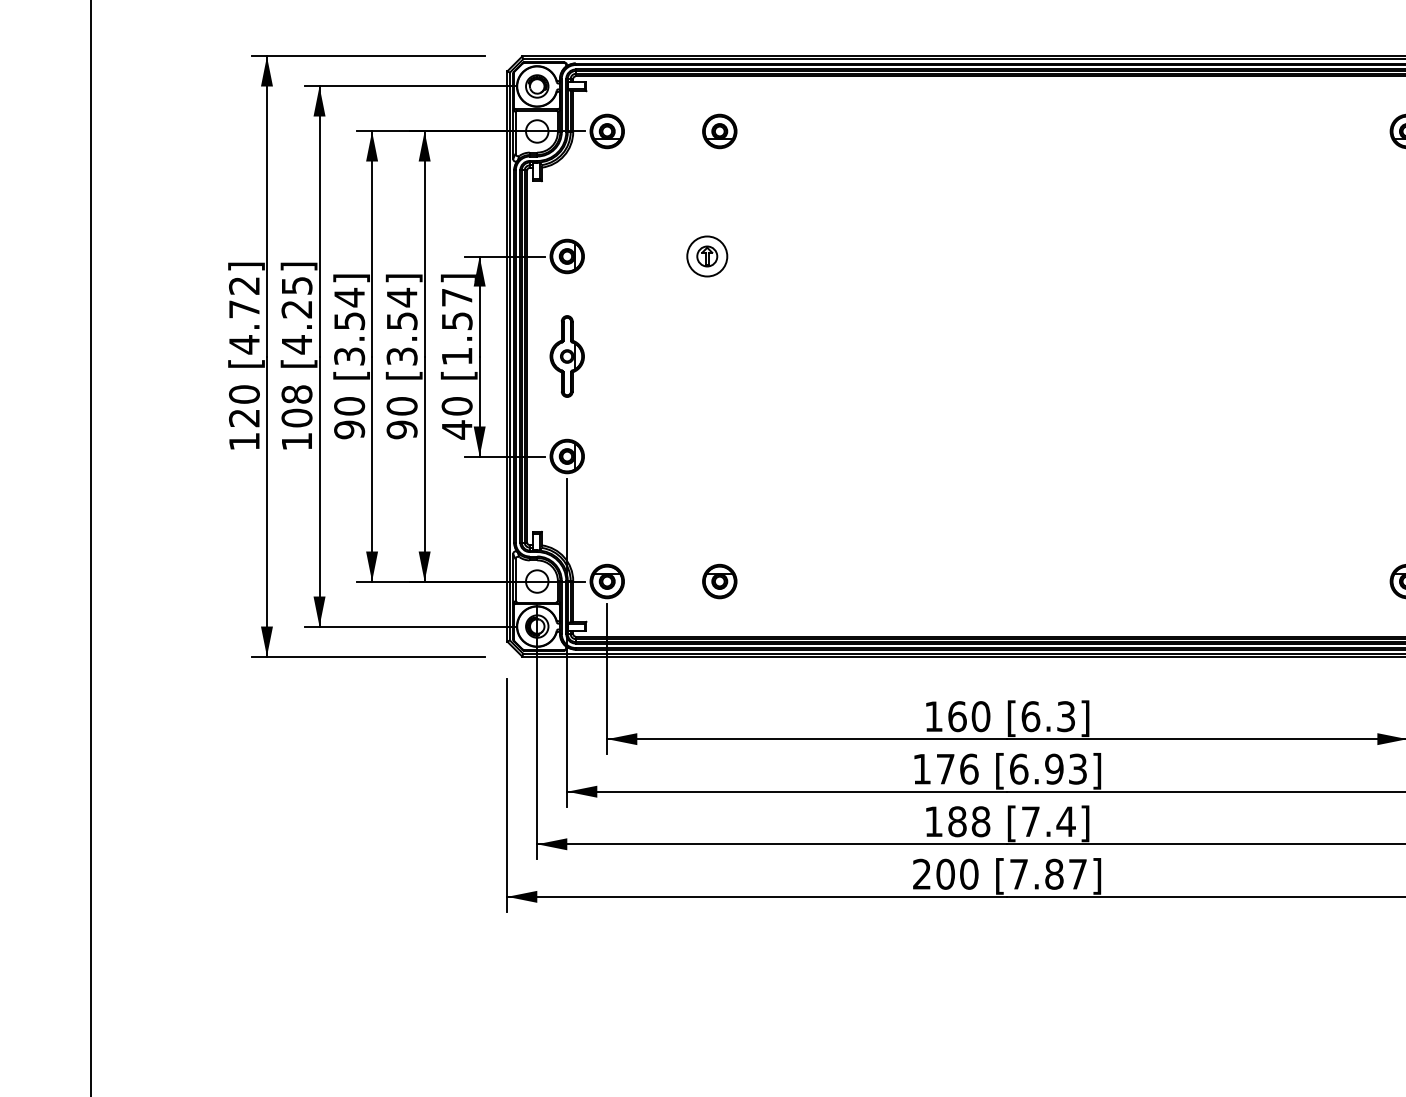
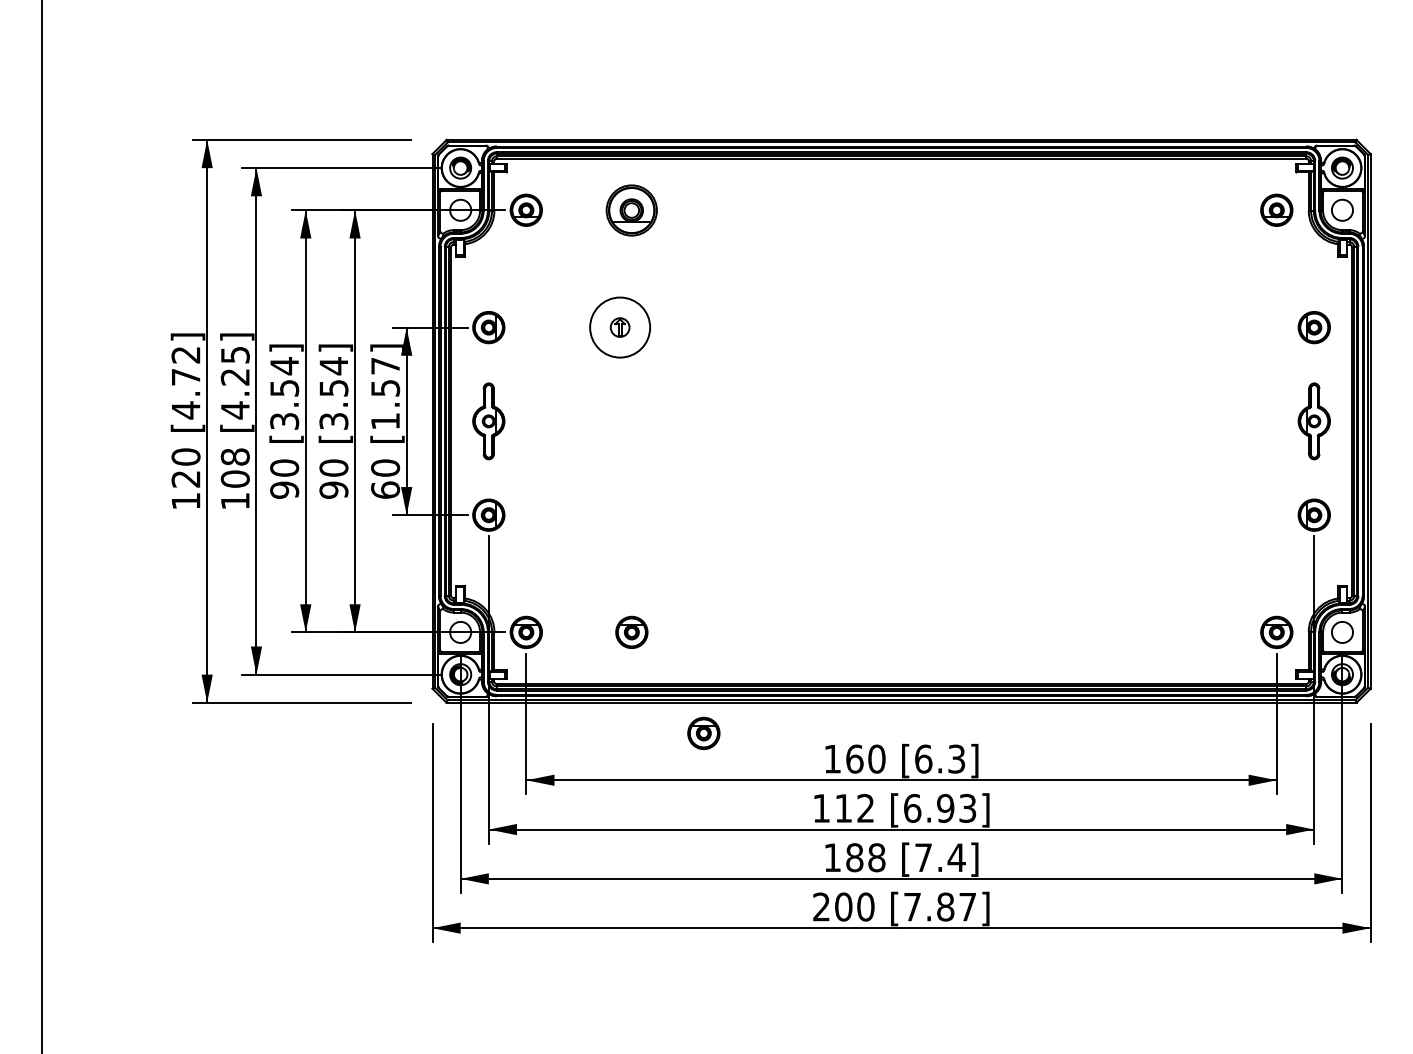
part: (719, 130) -> (631, 209), size x1.6
circle: (706, 256) -> (619, 327), size x1.6
text: (457, 430) -> (385, 490), 40 -> 60
part: (796, 688) -> (703, 732), added
text: (957, 768) -> (854, 807), 176 -> 112

